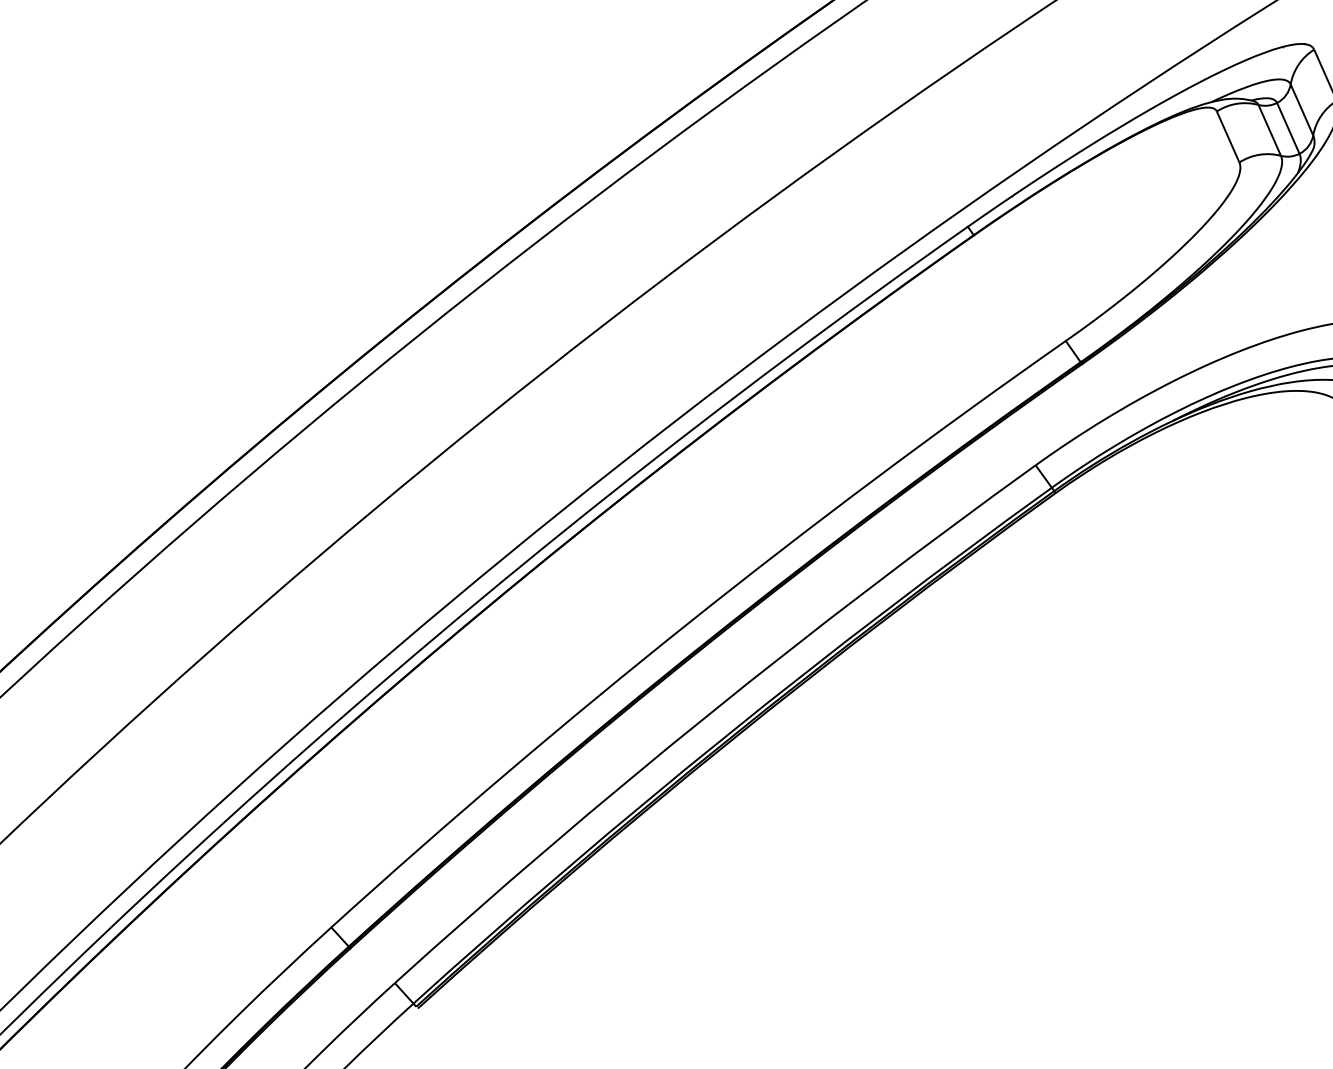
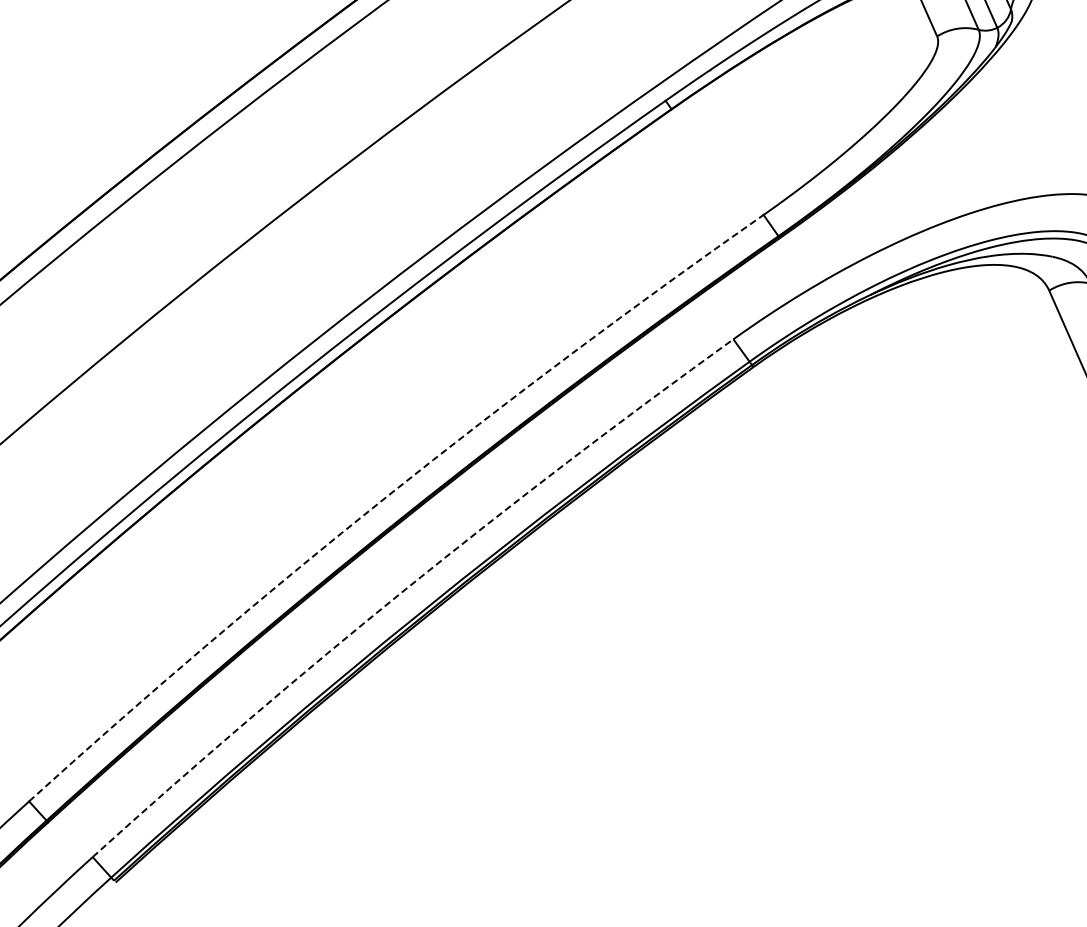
arc: (689, 622) -> (387, 496), solid -> dashed
arc: (708, 715) -> (406, 589), solid -> dashed

